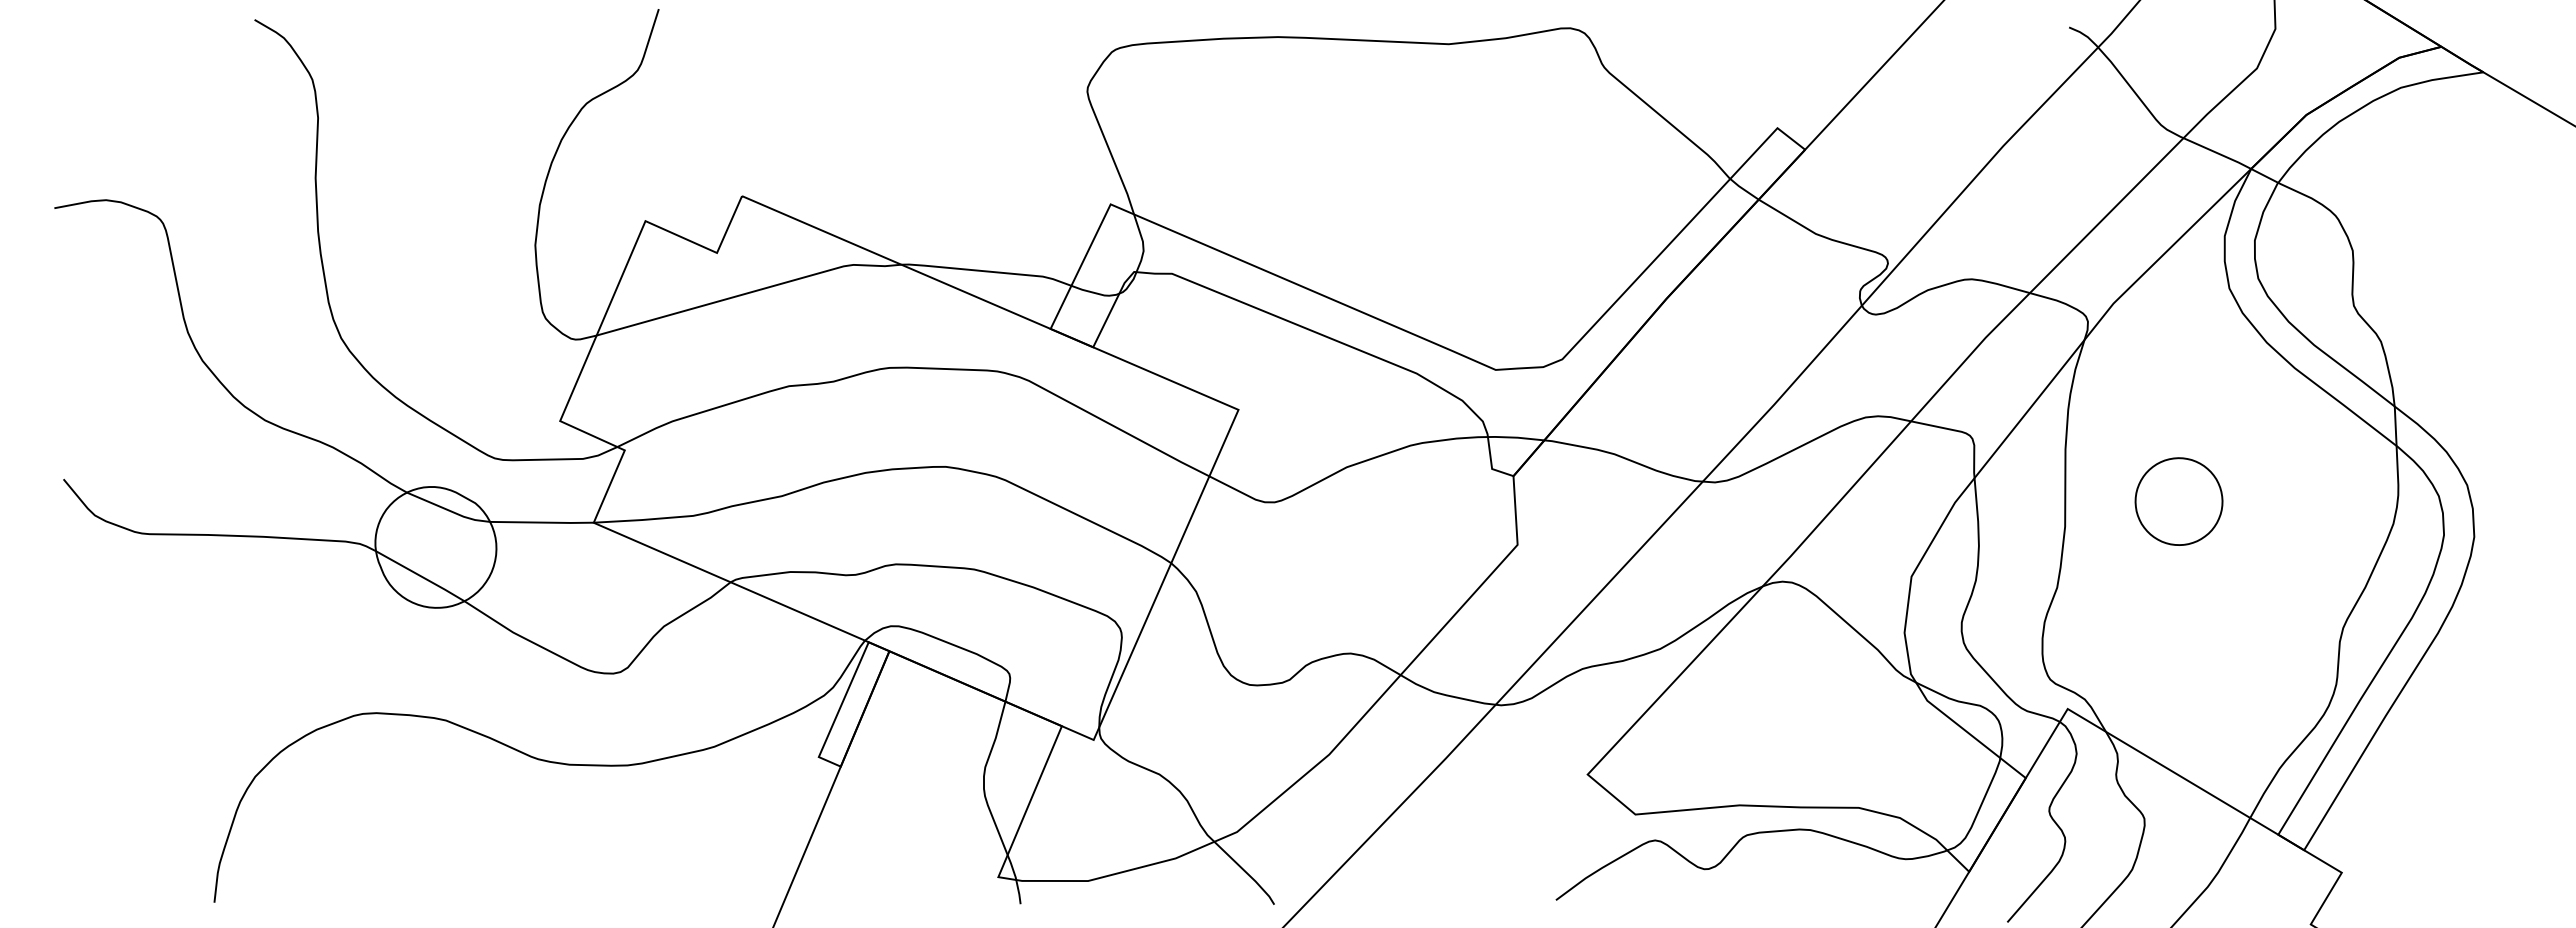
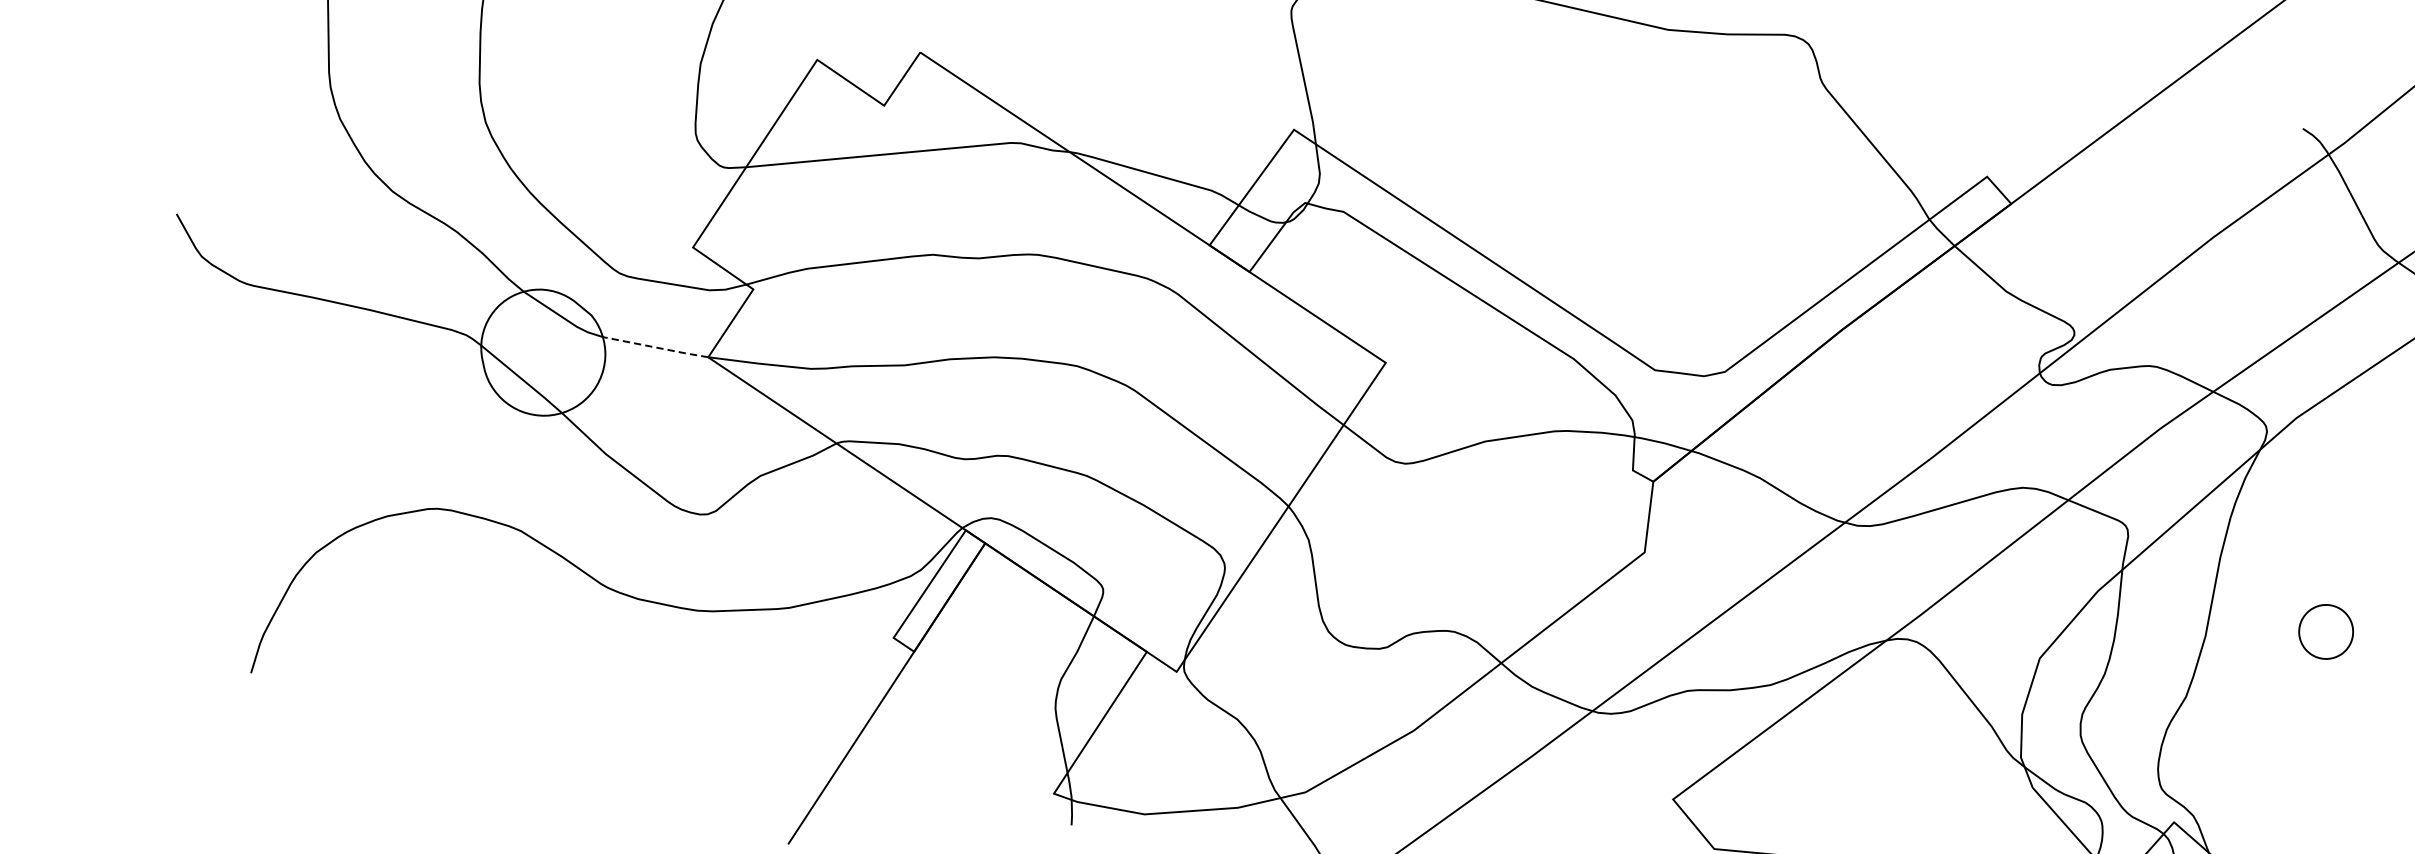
part: (2178, 501) -> (2325, 631), size x0.6
line: (541, 522) -> (655, 347), solid -> dashed

